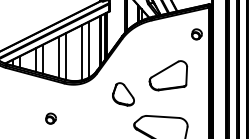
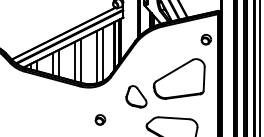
part: (167, 75) -> (178, 78), size x1.43
part: (51, 118) -> (100, 119), moved

